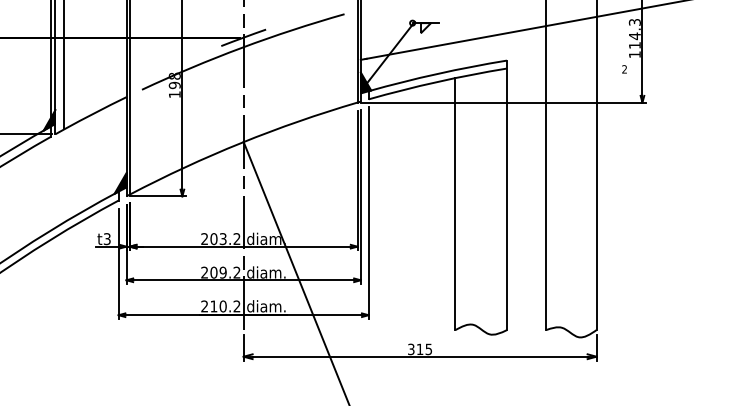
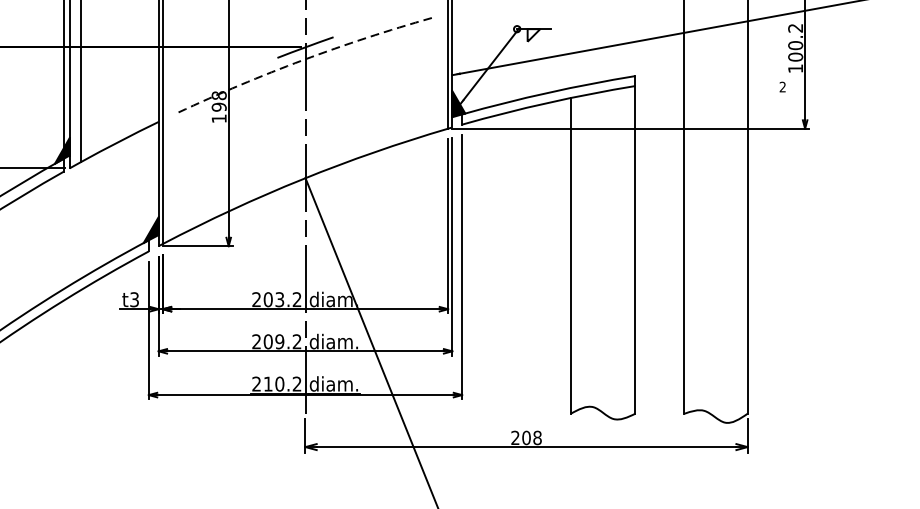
text: (634, 34) -> (795, 43), 114.3 -> 100.2
arc: (241, 47) -> (302, 59), solid -> dashed
text: (420, 349) -> (527, 438), 315 -> 208

